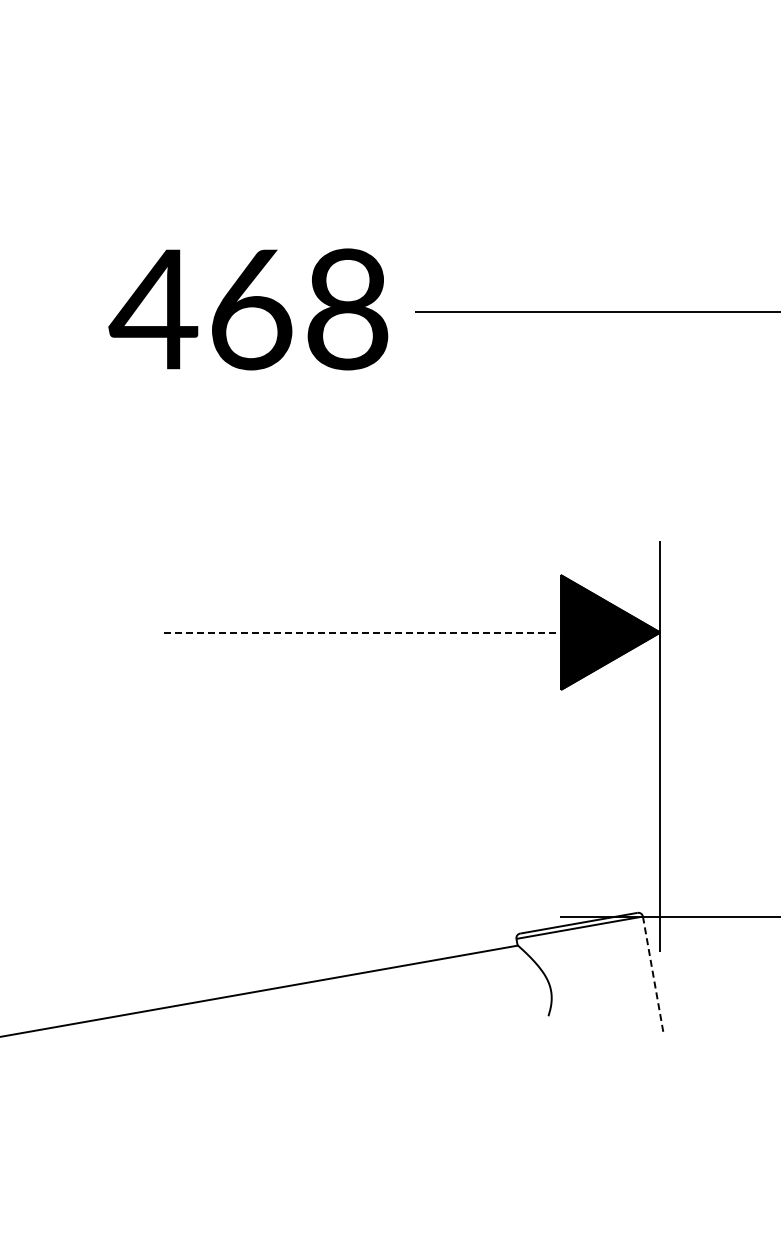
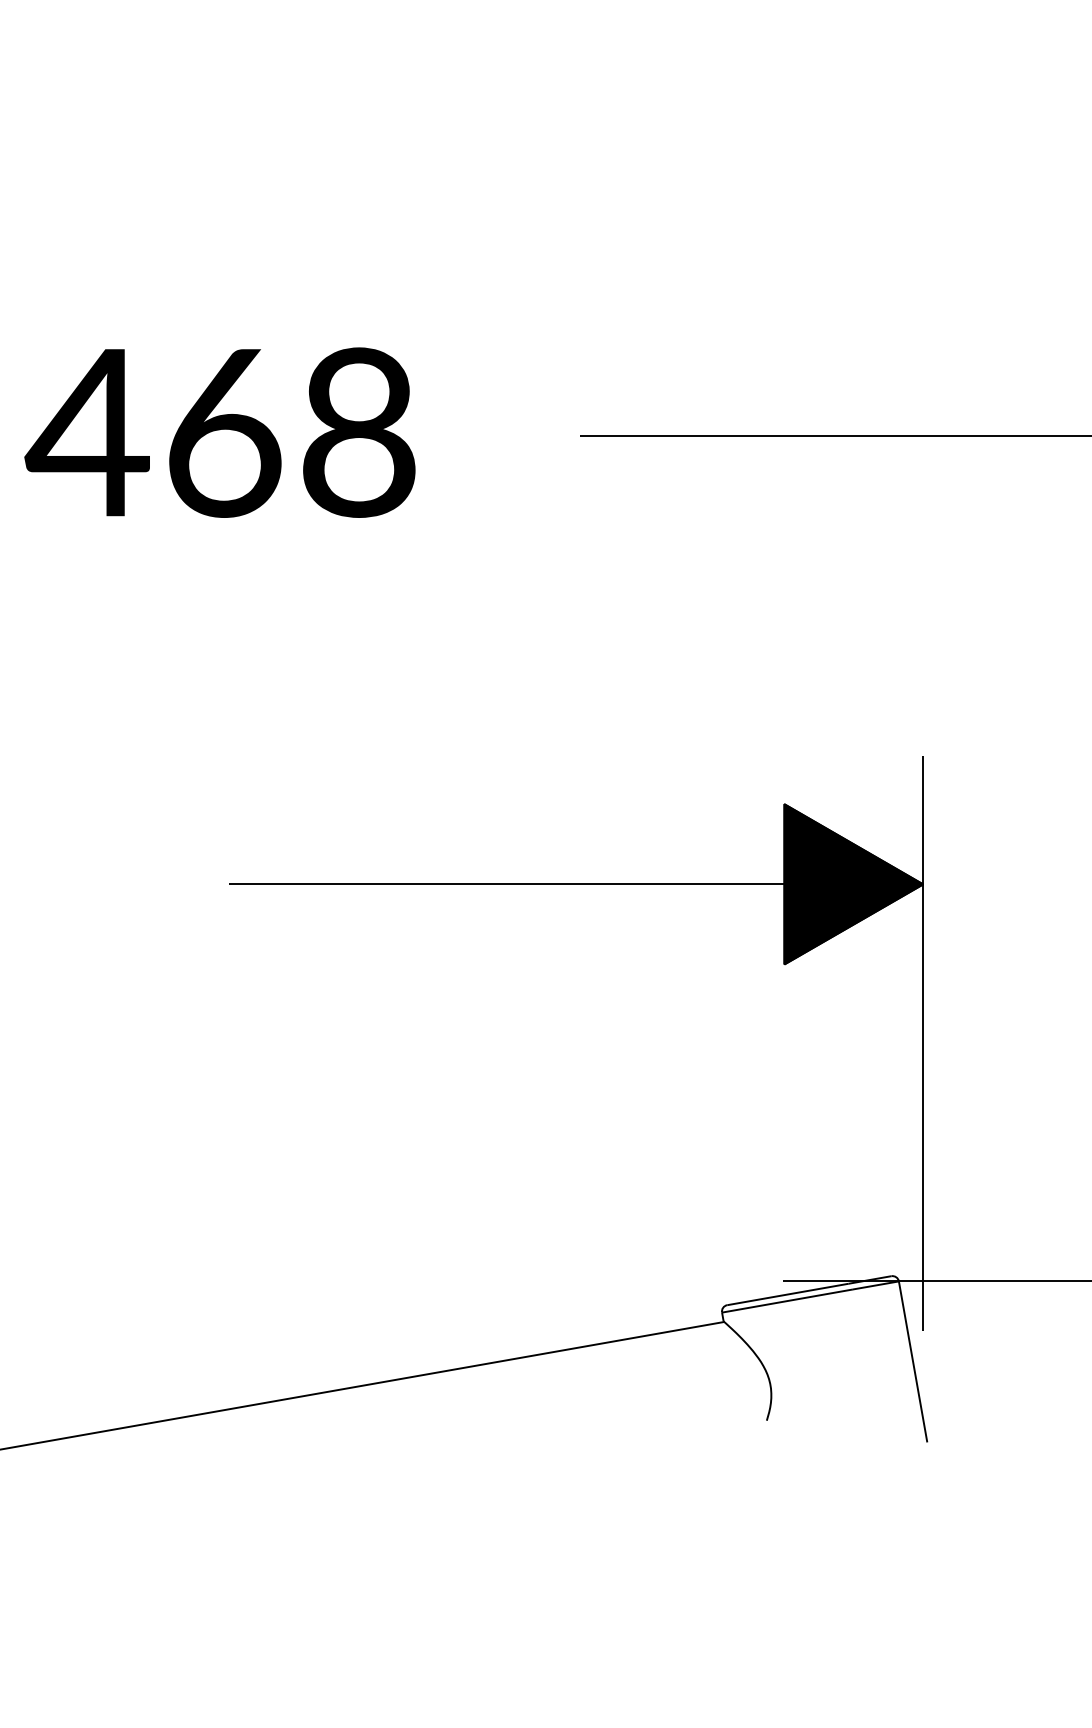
text: (248, 309) -> (220, 432), moved
line: (362, 632) -> (506, 884), dashed -> solid
line: (653, 973) -> (913, 1360), dashed -> solid

